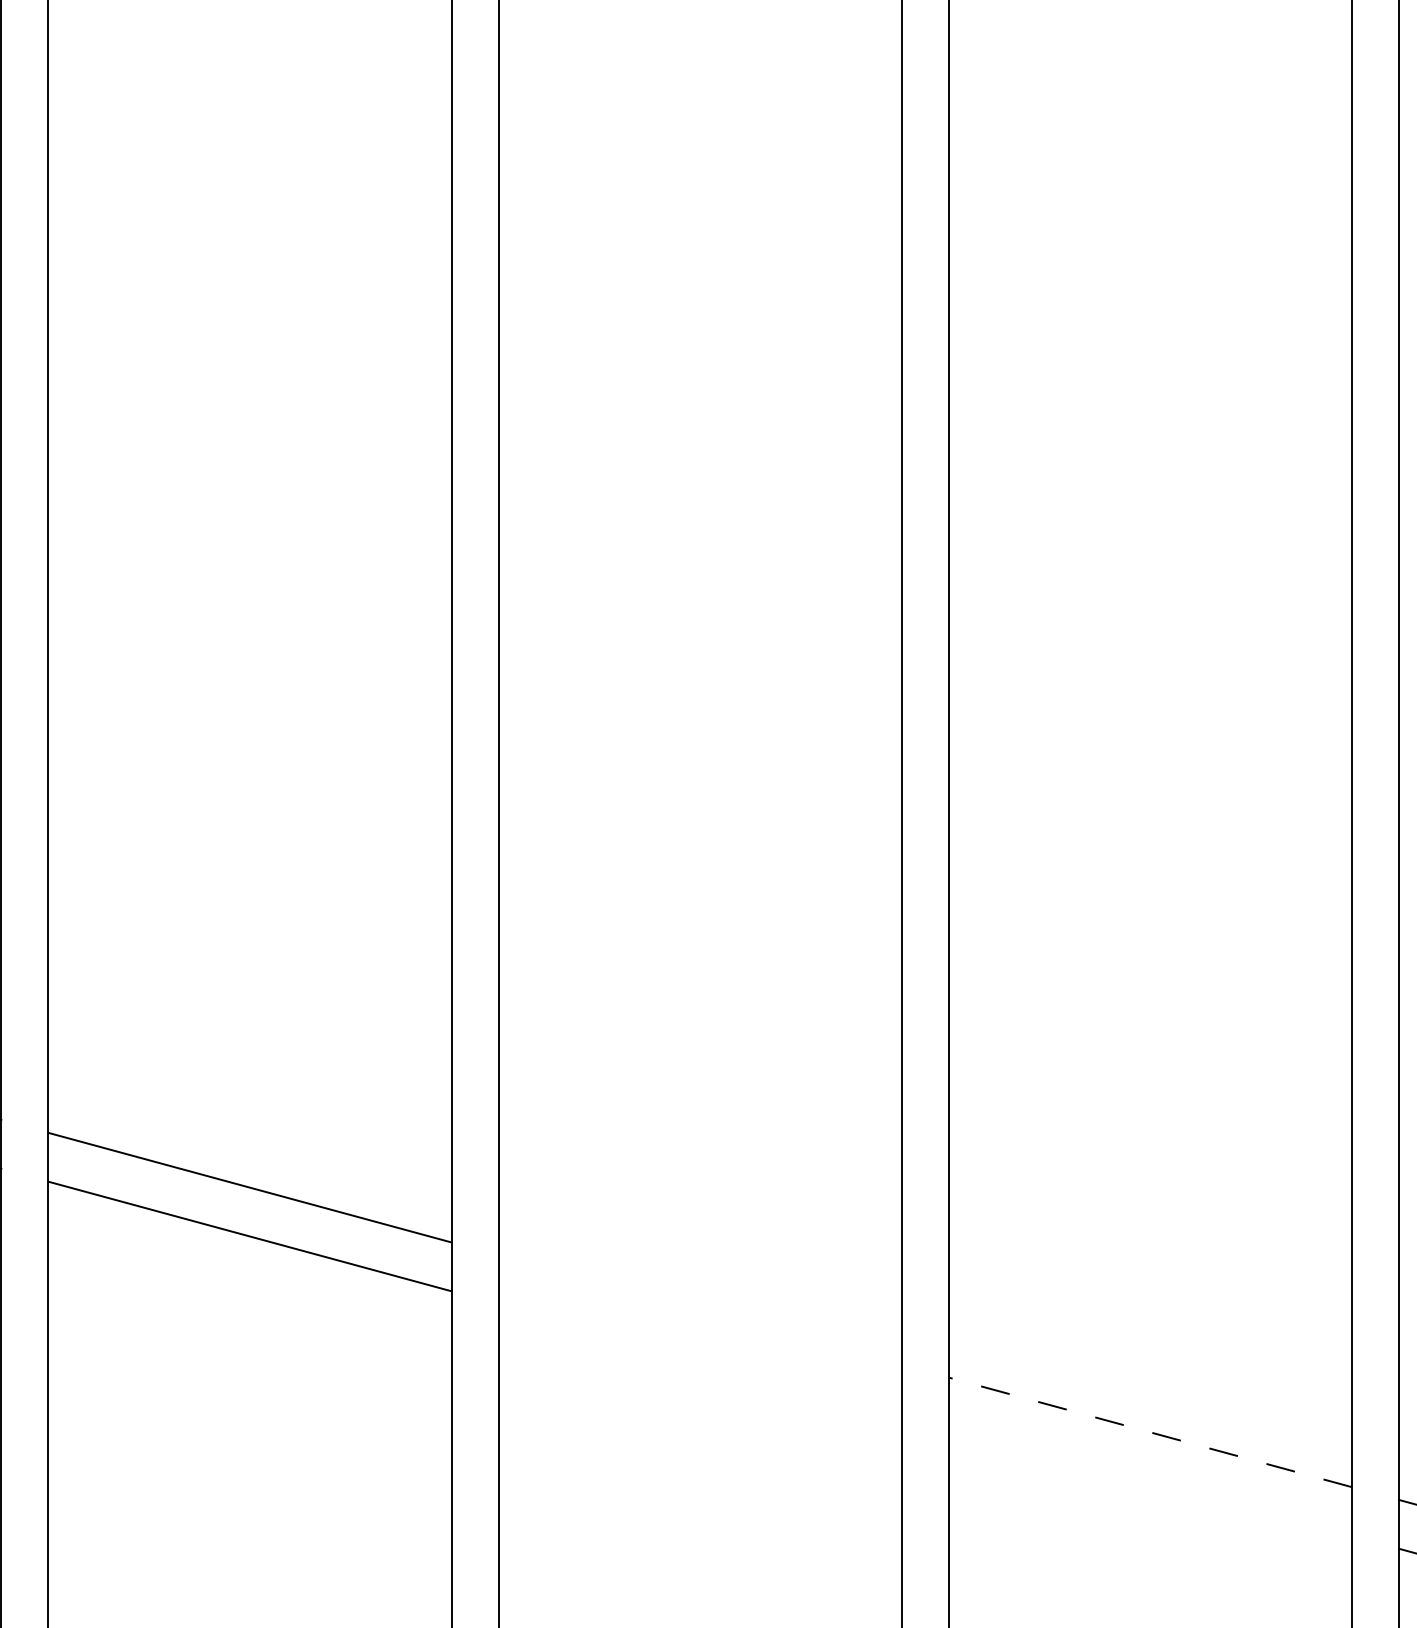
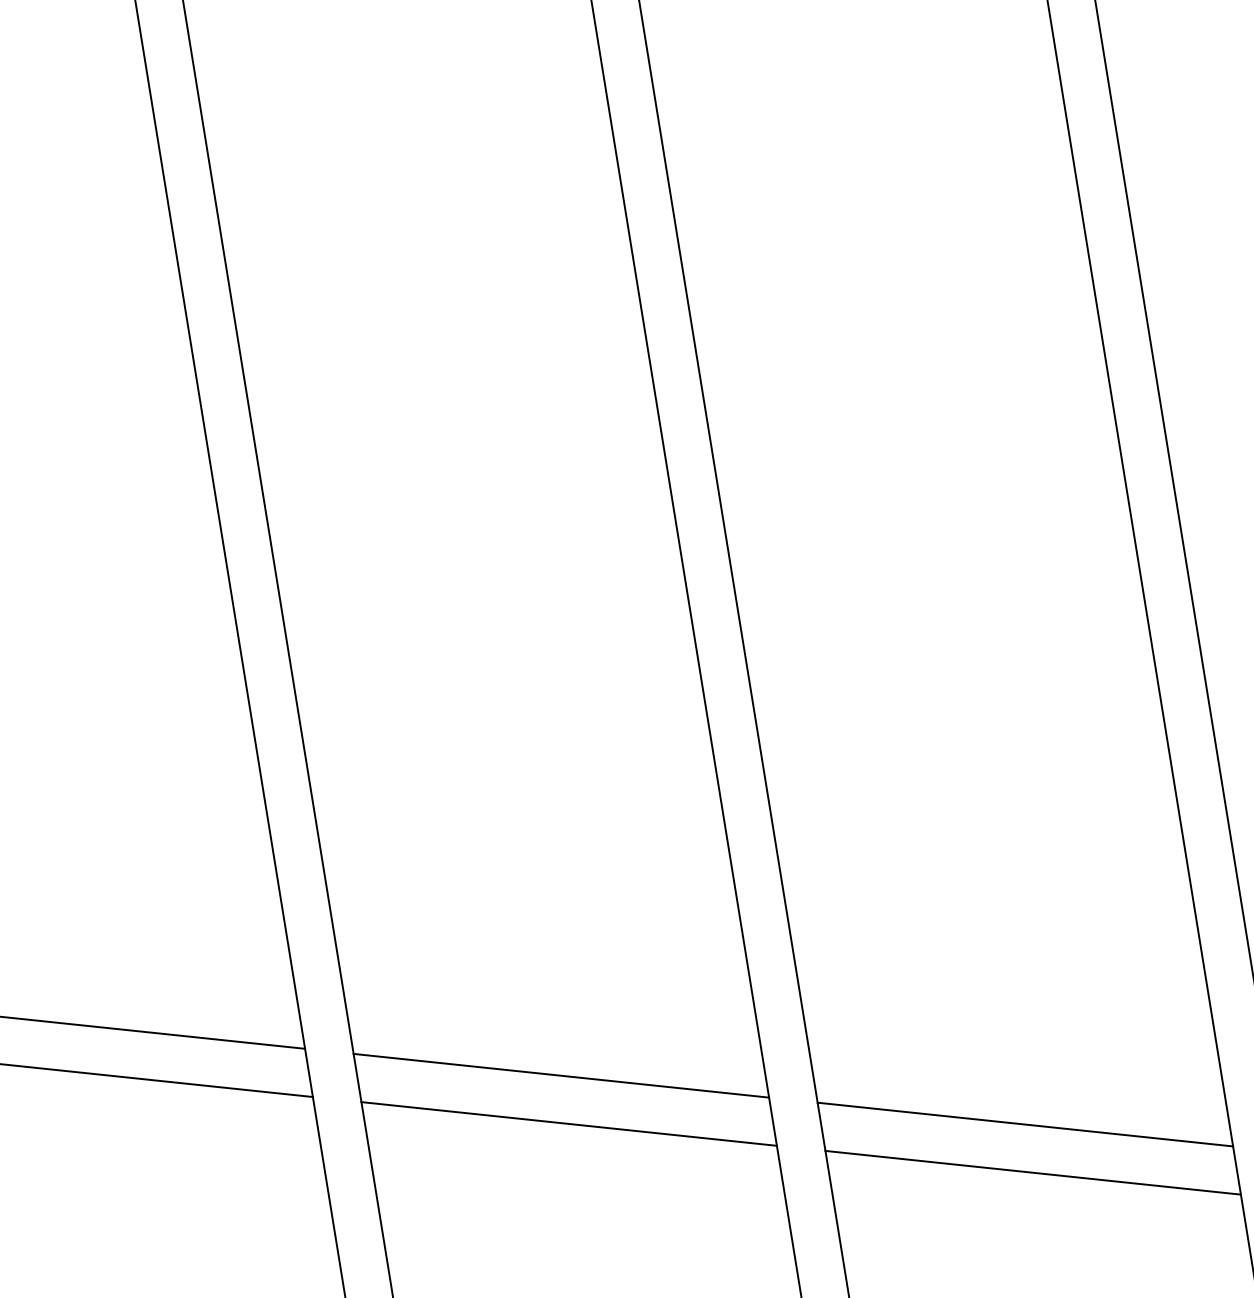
line: (699, 1309) -> (560, 1075), added
line: (699, 1358) -> (568, 1123), added
line: (1150, 1432) -> (1025, 1124), dashed -> solid
line: (1150, 1481) -> (1033, 1173), added

